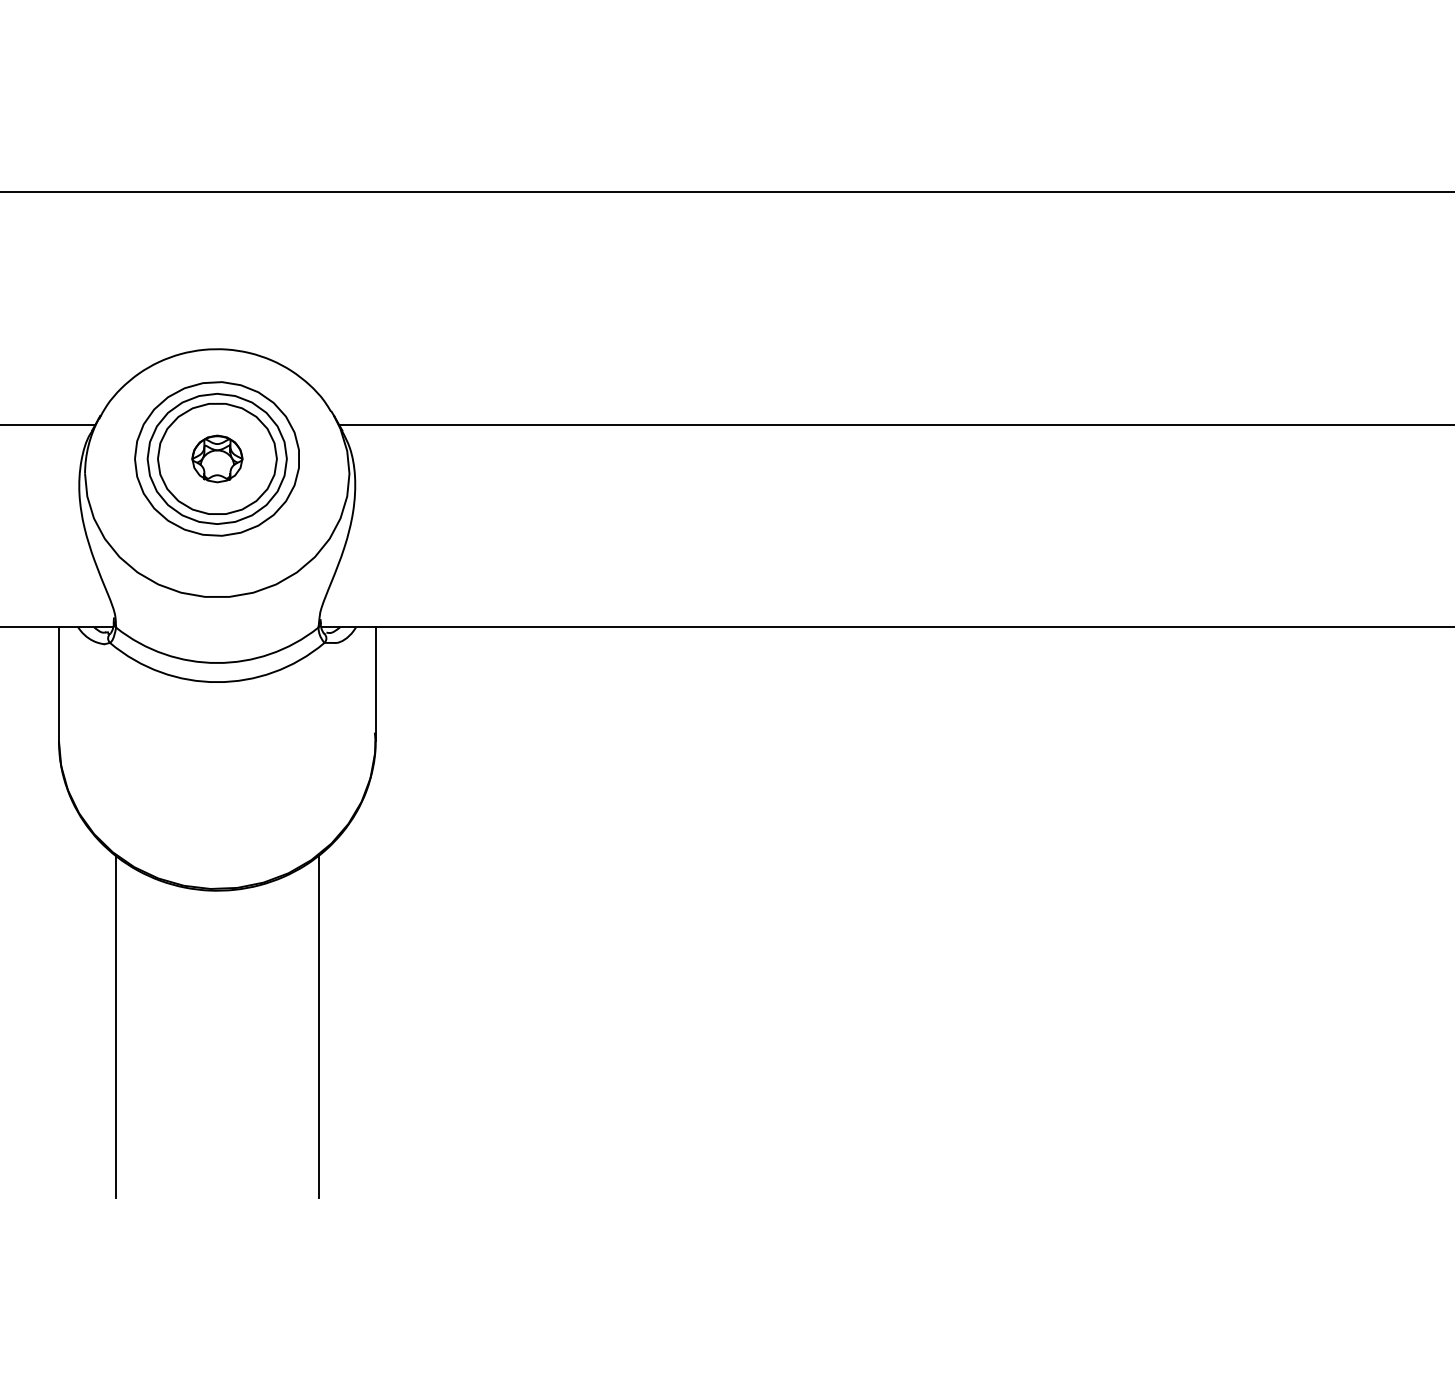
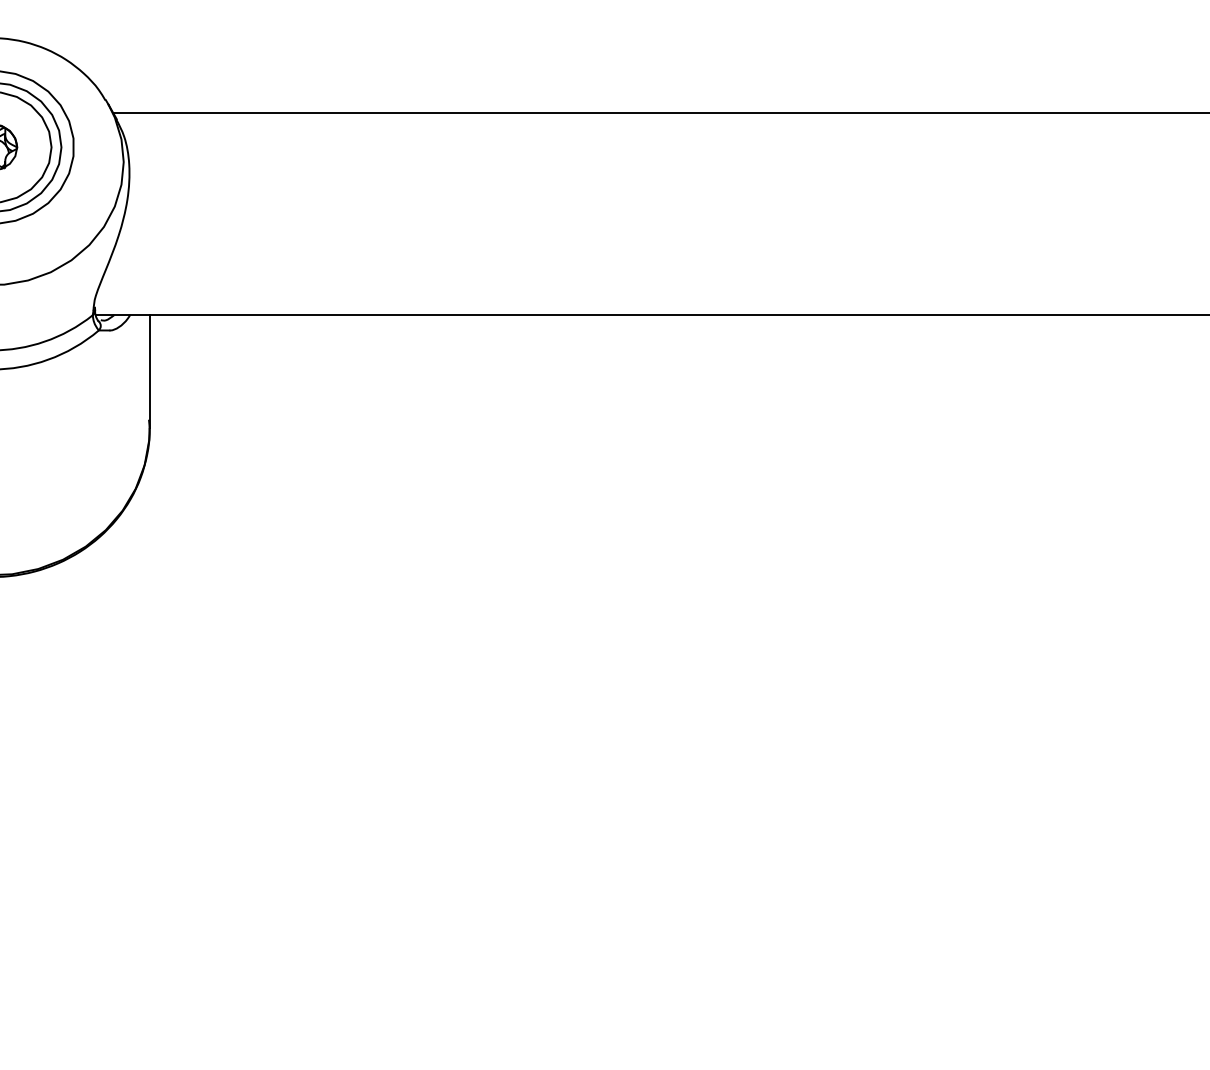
line: (318, 1026) -> (92, 712), removed

